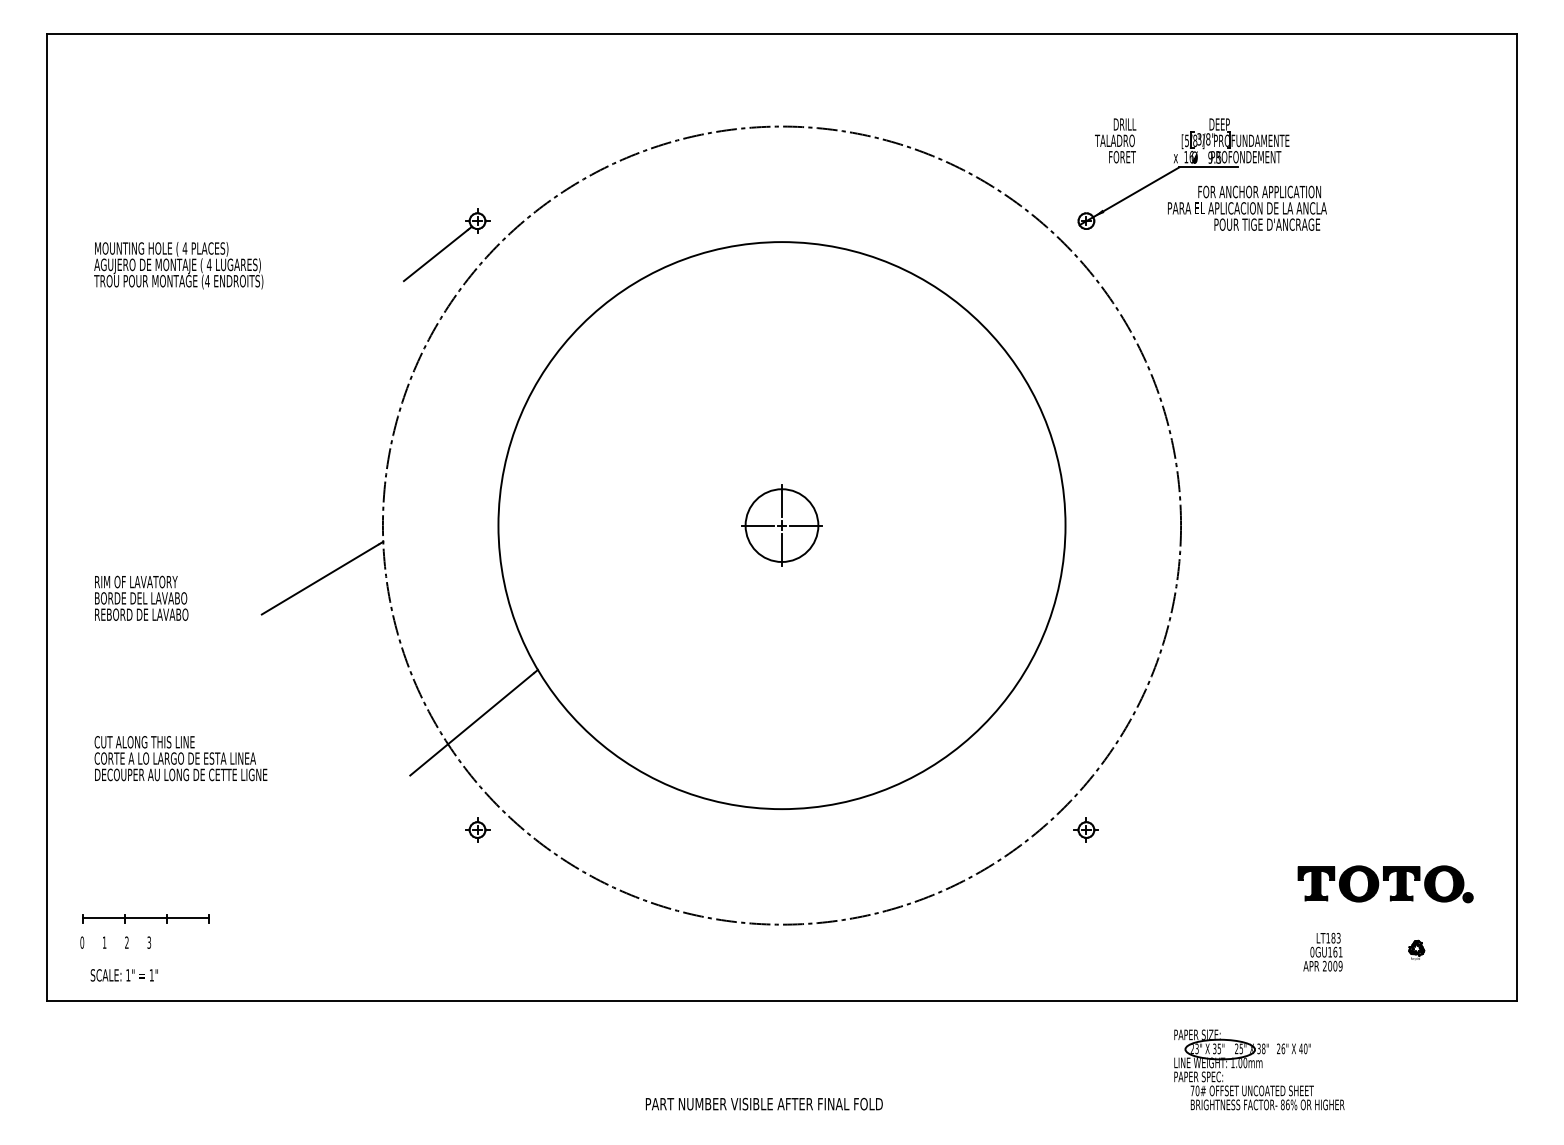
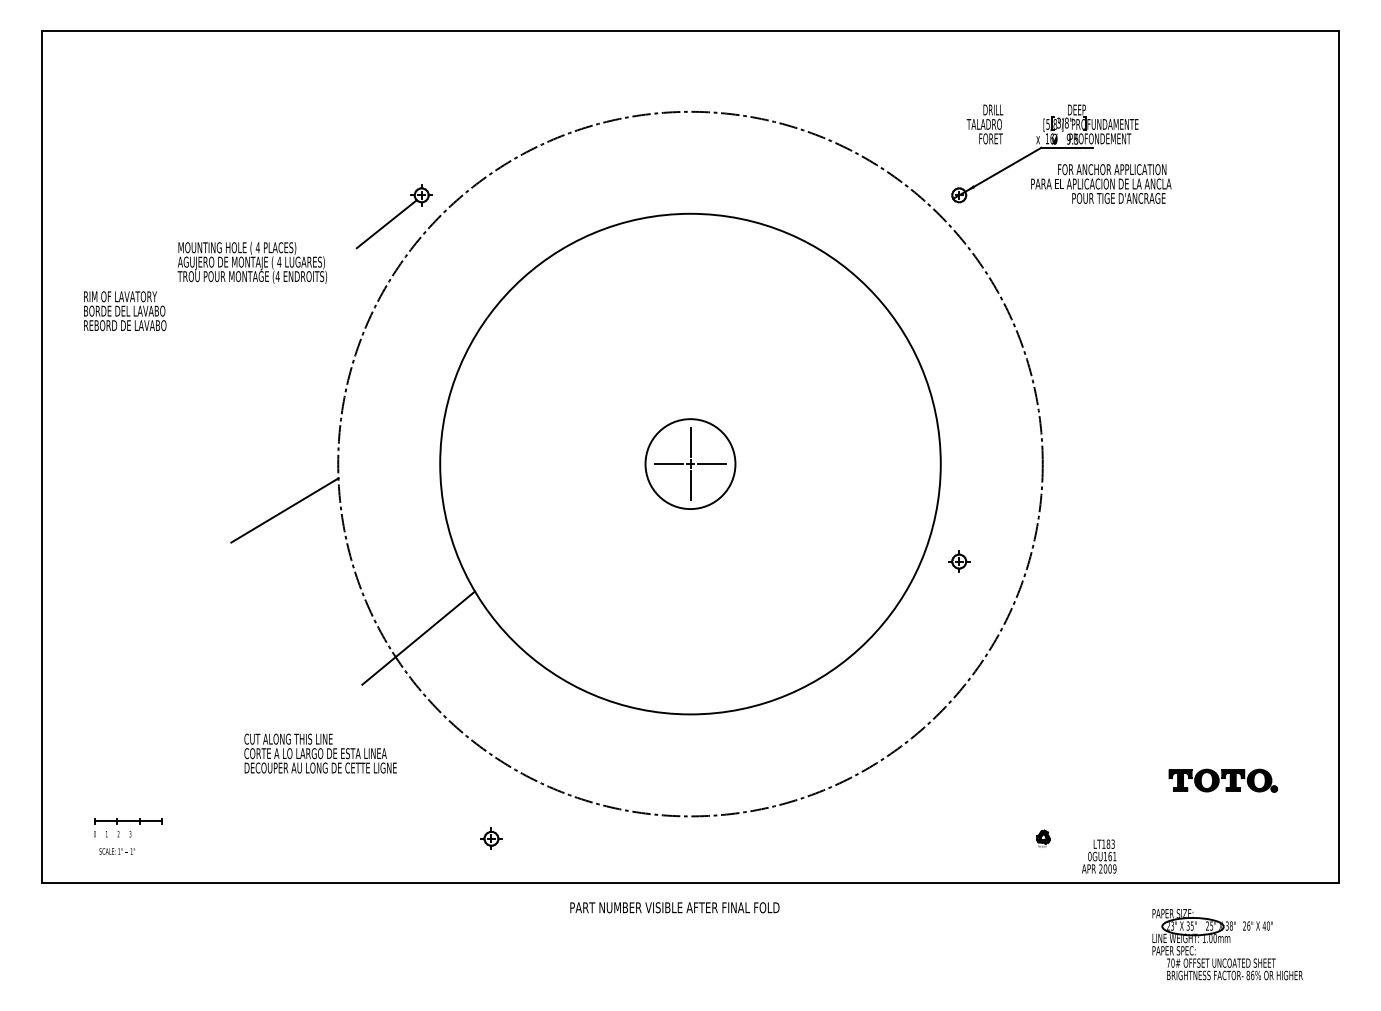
text: (178, 265) -> (252, 262), moved
circle: (781, 525) -> (690, 464), size x1.4
text: (141, 597) -> (125, 310), moved
text: (180, 758) -> (320, 753), moved
part: (477, 829) -> (491, 838), moved
part: (1085, 829) -> (958, 561), moved
part: (1385, 884) -> (1223, 780), size x0.7
part: (144, 947) -> (127, 836), size x0.6
part: (1416, 949) -> (1043, 838), moved
text: (1322, 951) -> (1098, 855), moved
part: (1259, 1069) -> (1227, 944), moved
text: (763, 1103) -> (674, 907), moved

